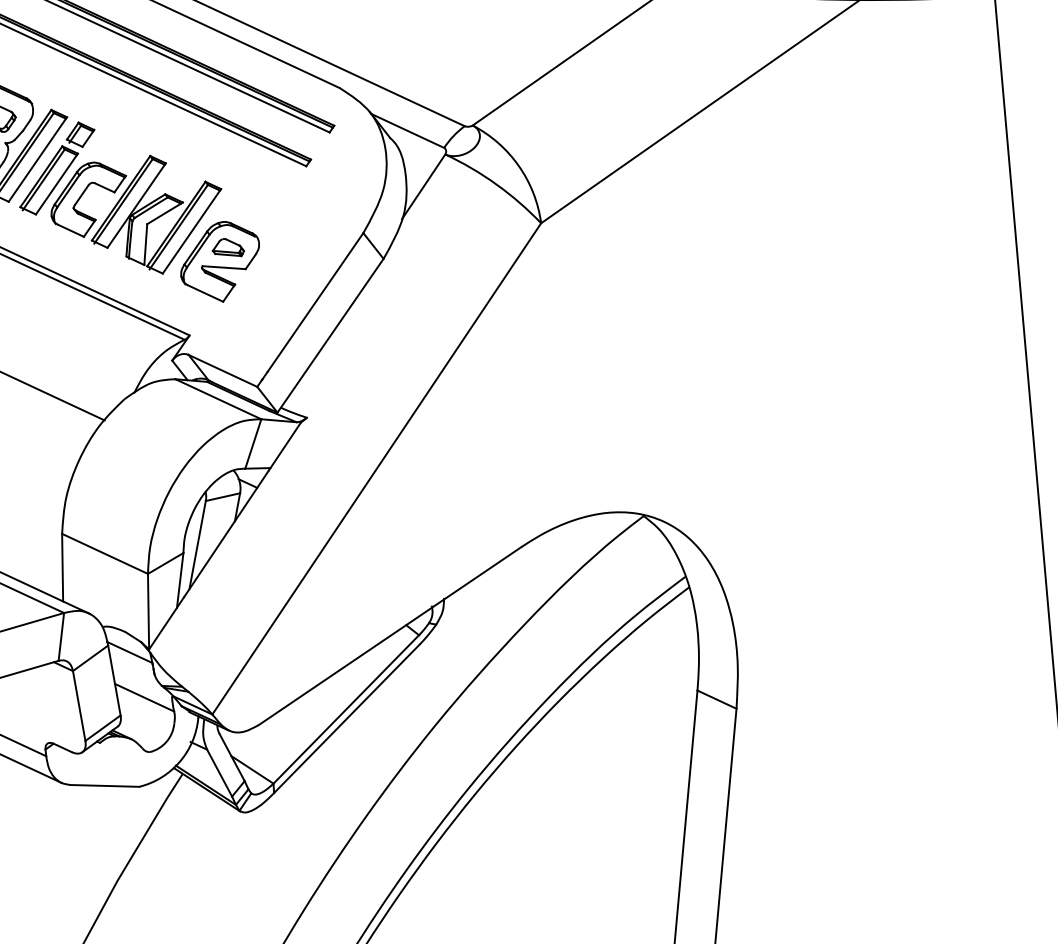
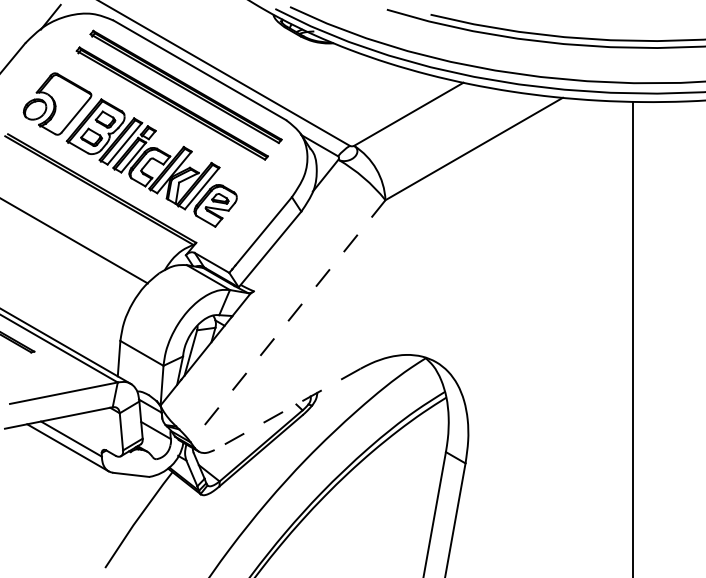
line: (375, 469) -> (287, 321), solid -> dashed
line: (390, 636) -> (287, 409), solid -> dashed

